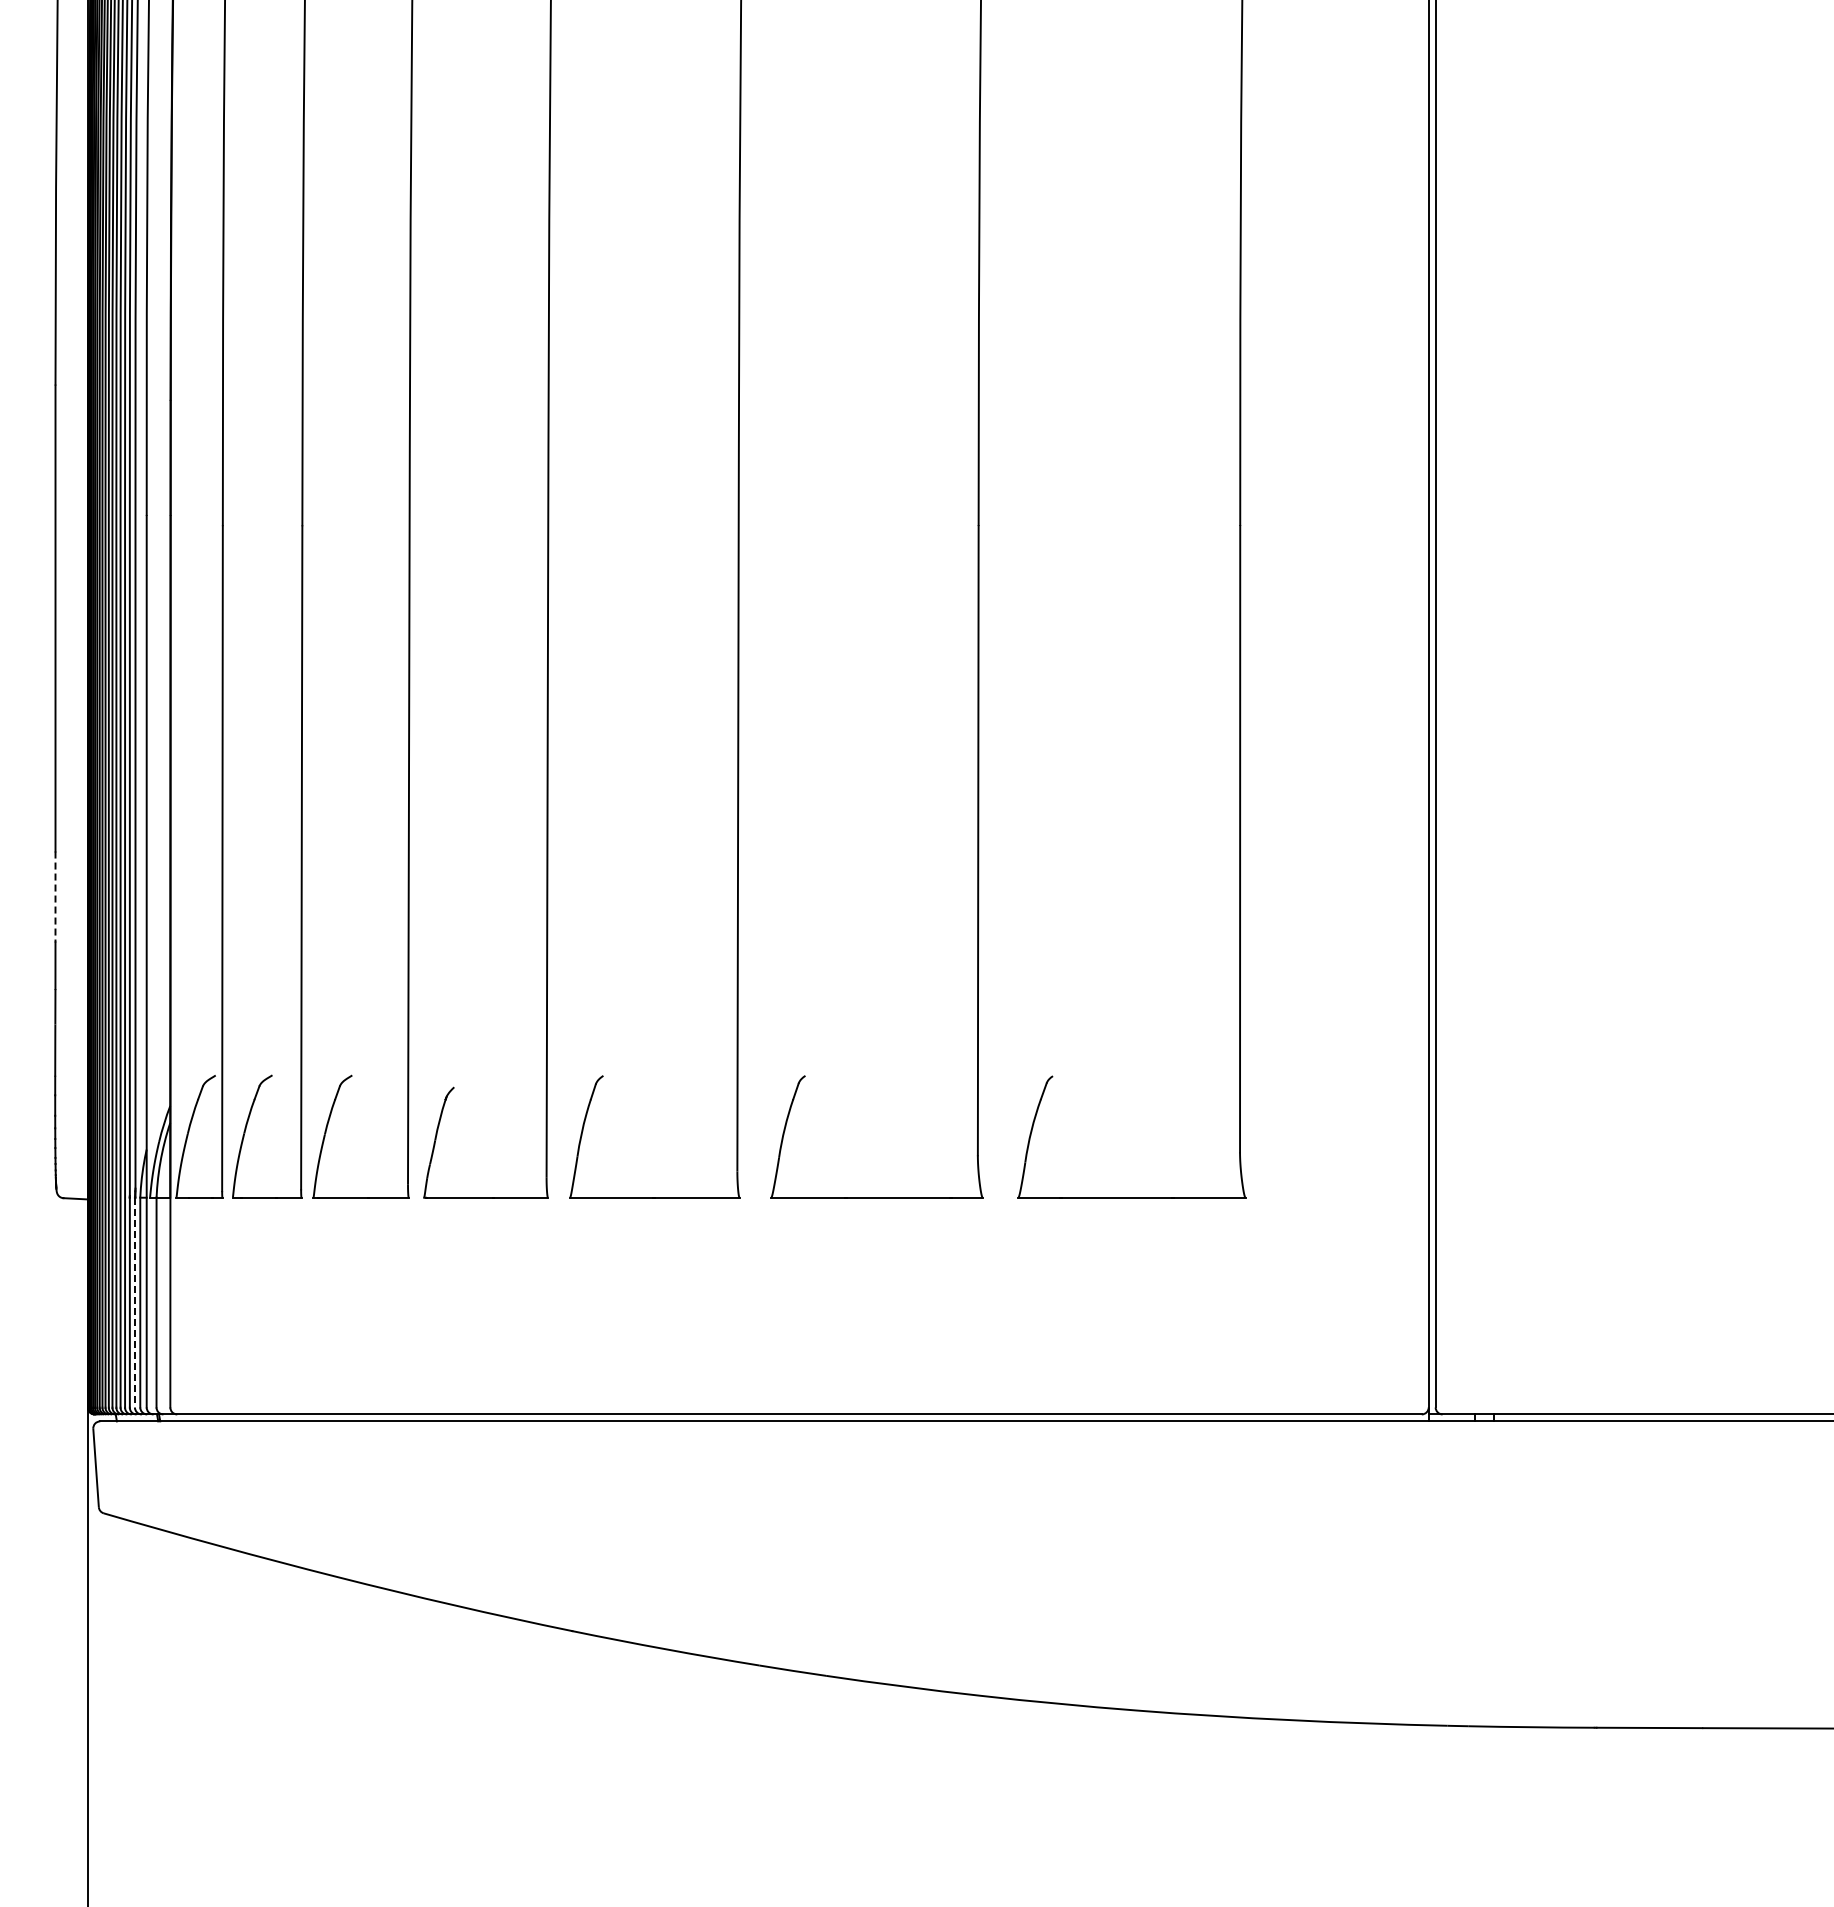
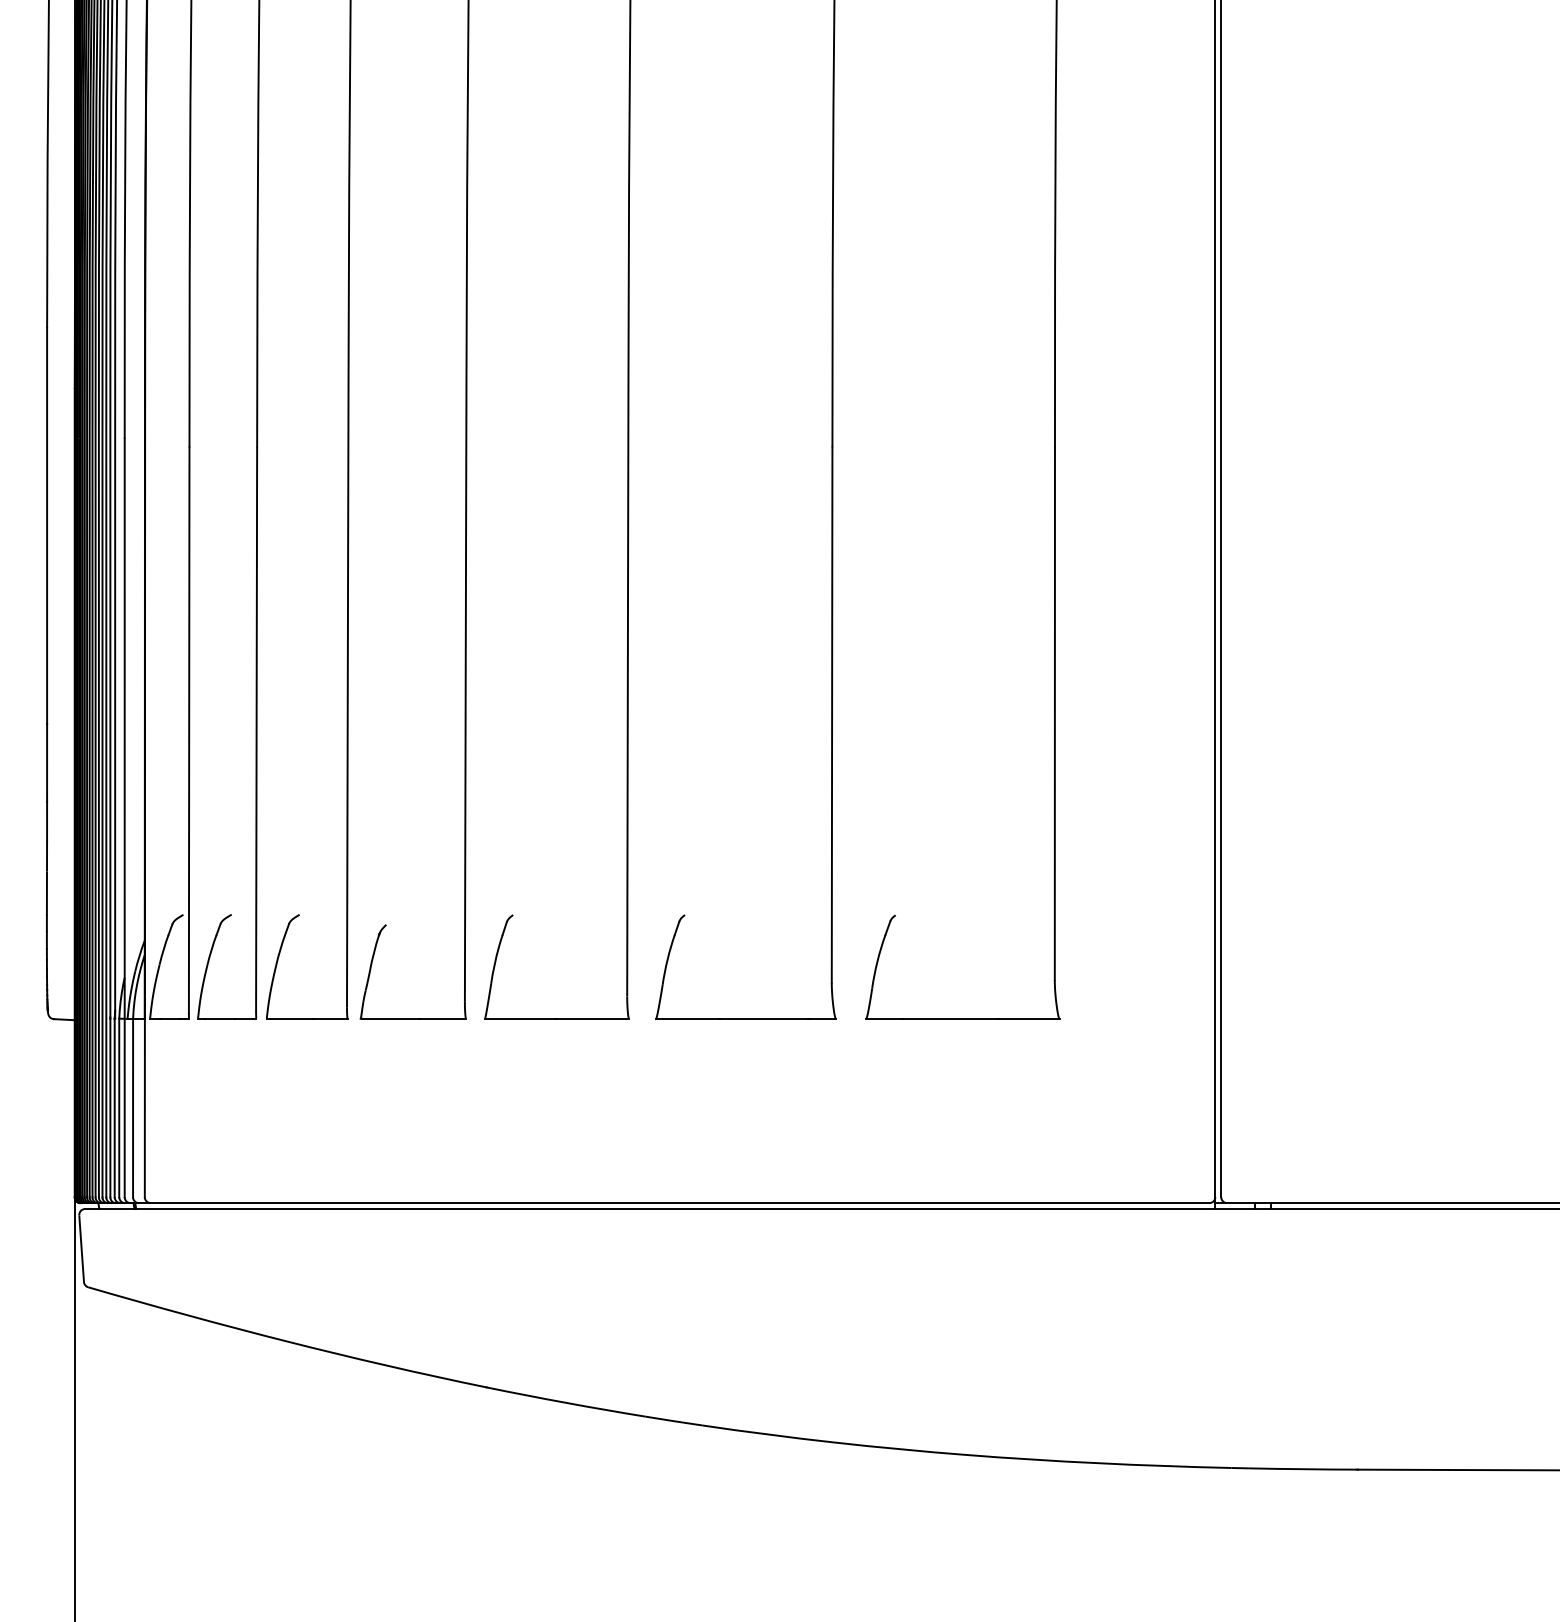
line: (55, 897) -> (47, 763), dashed -> solid
line: (134, 1302) -> (114, 1107), dashed -> solid

